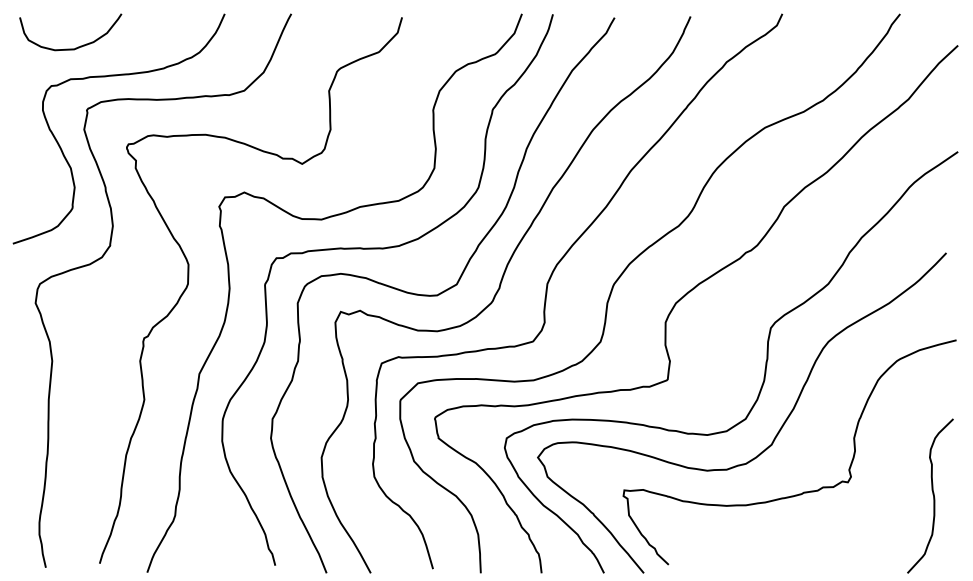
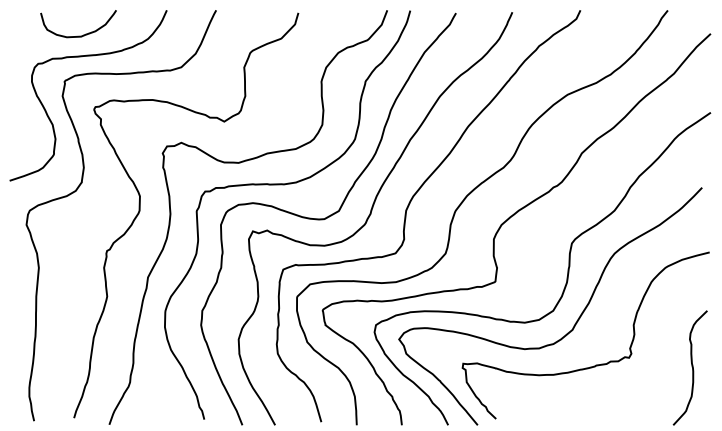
curve: (70, 47) -> (78, 35), moved

